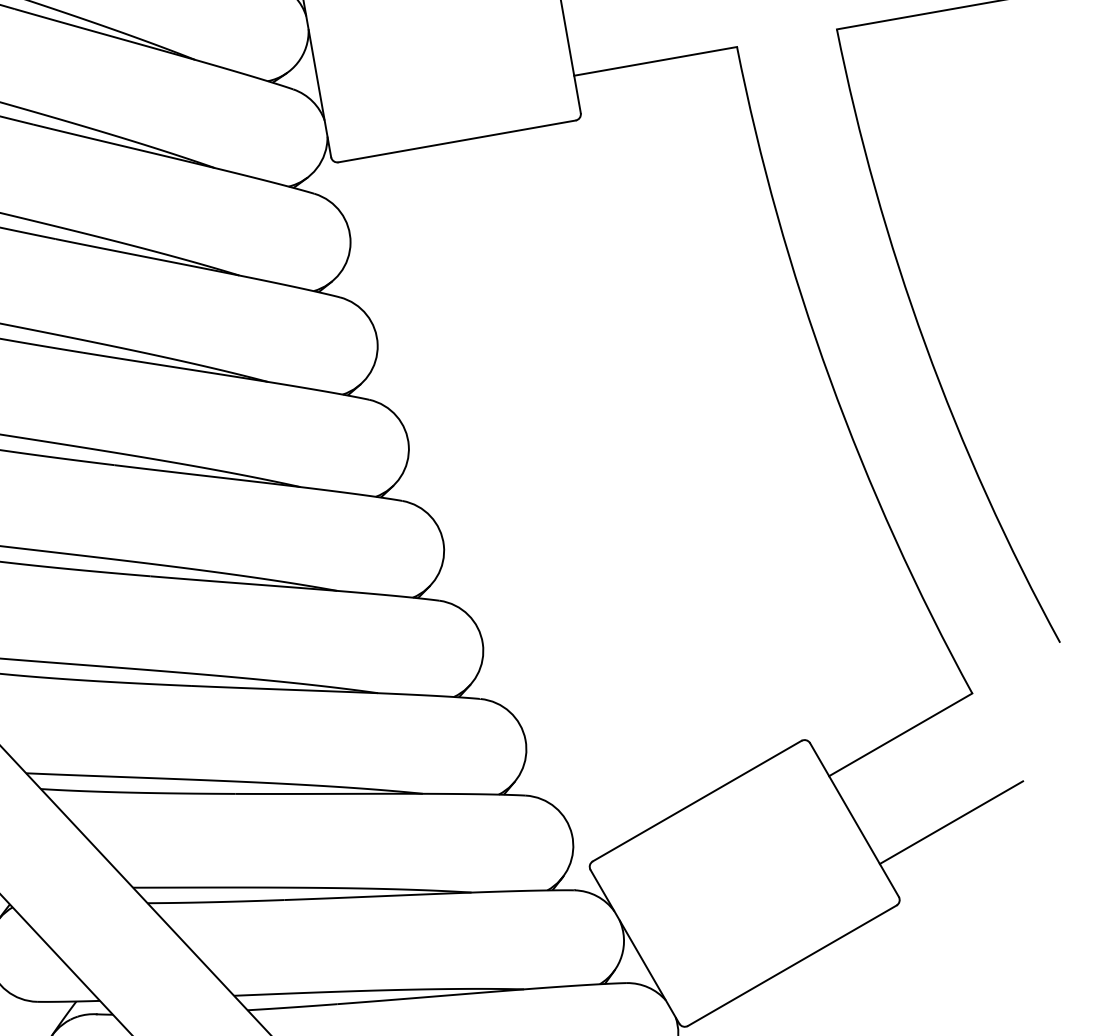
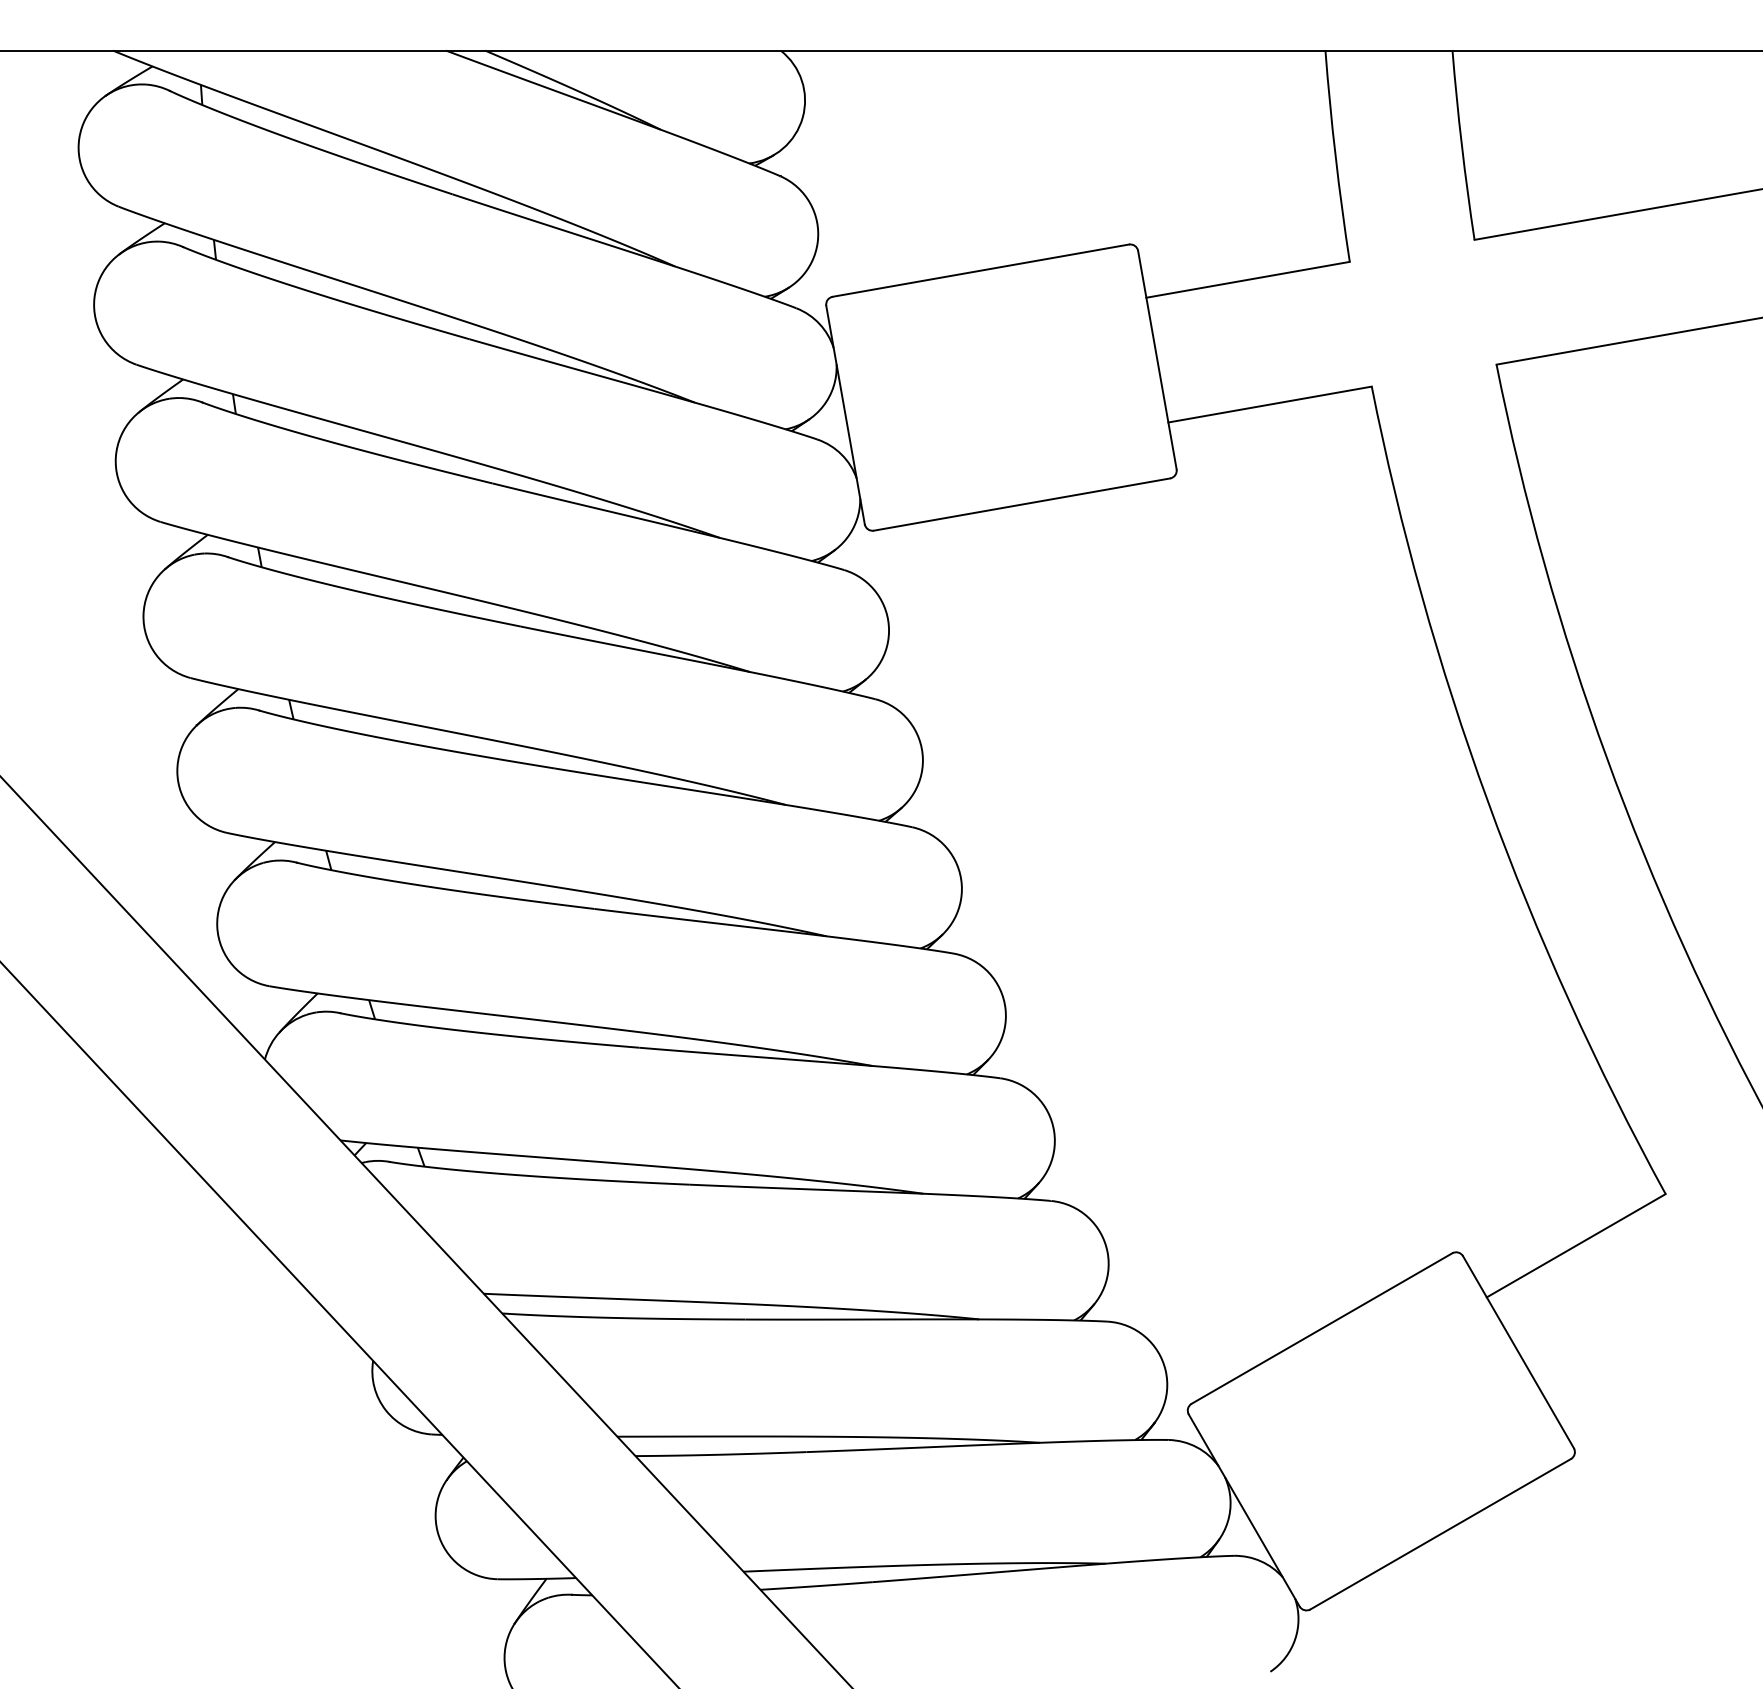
line: (951, 822) -> (1639, 1355), removed

